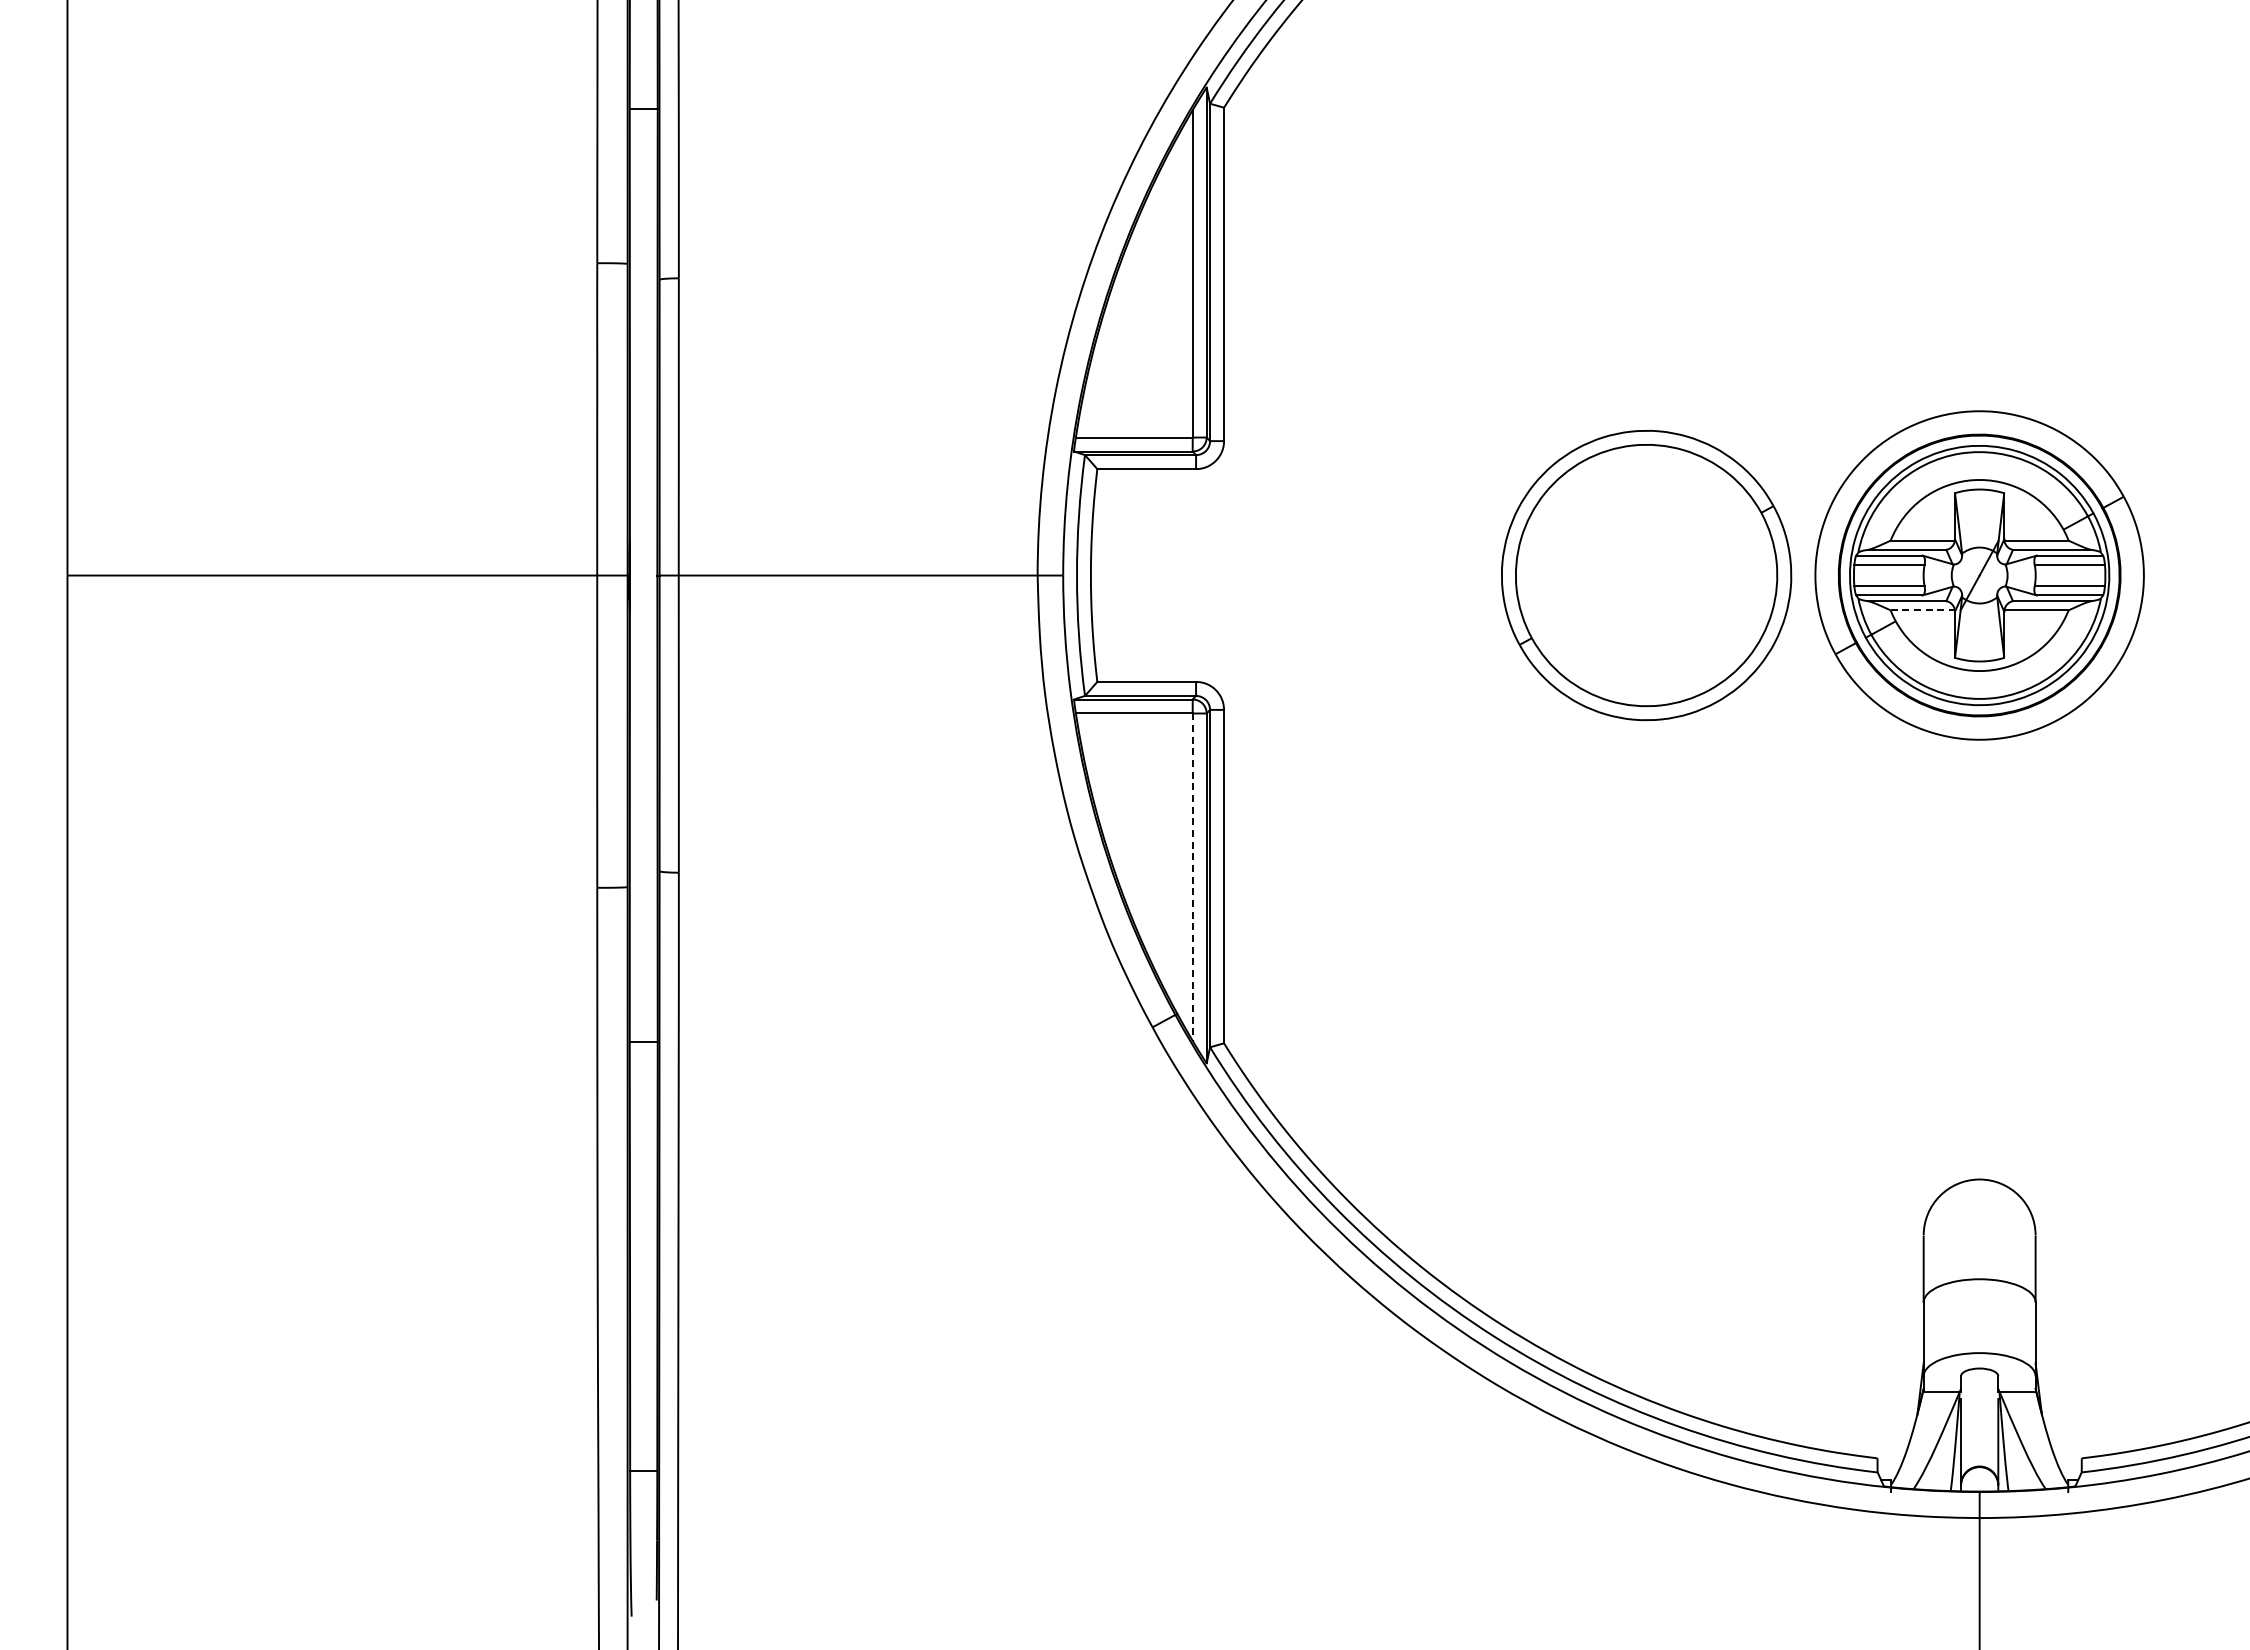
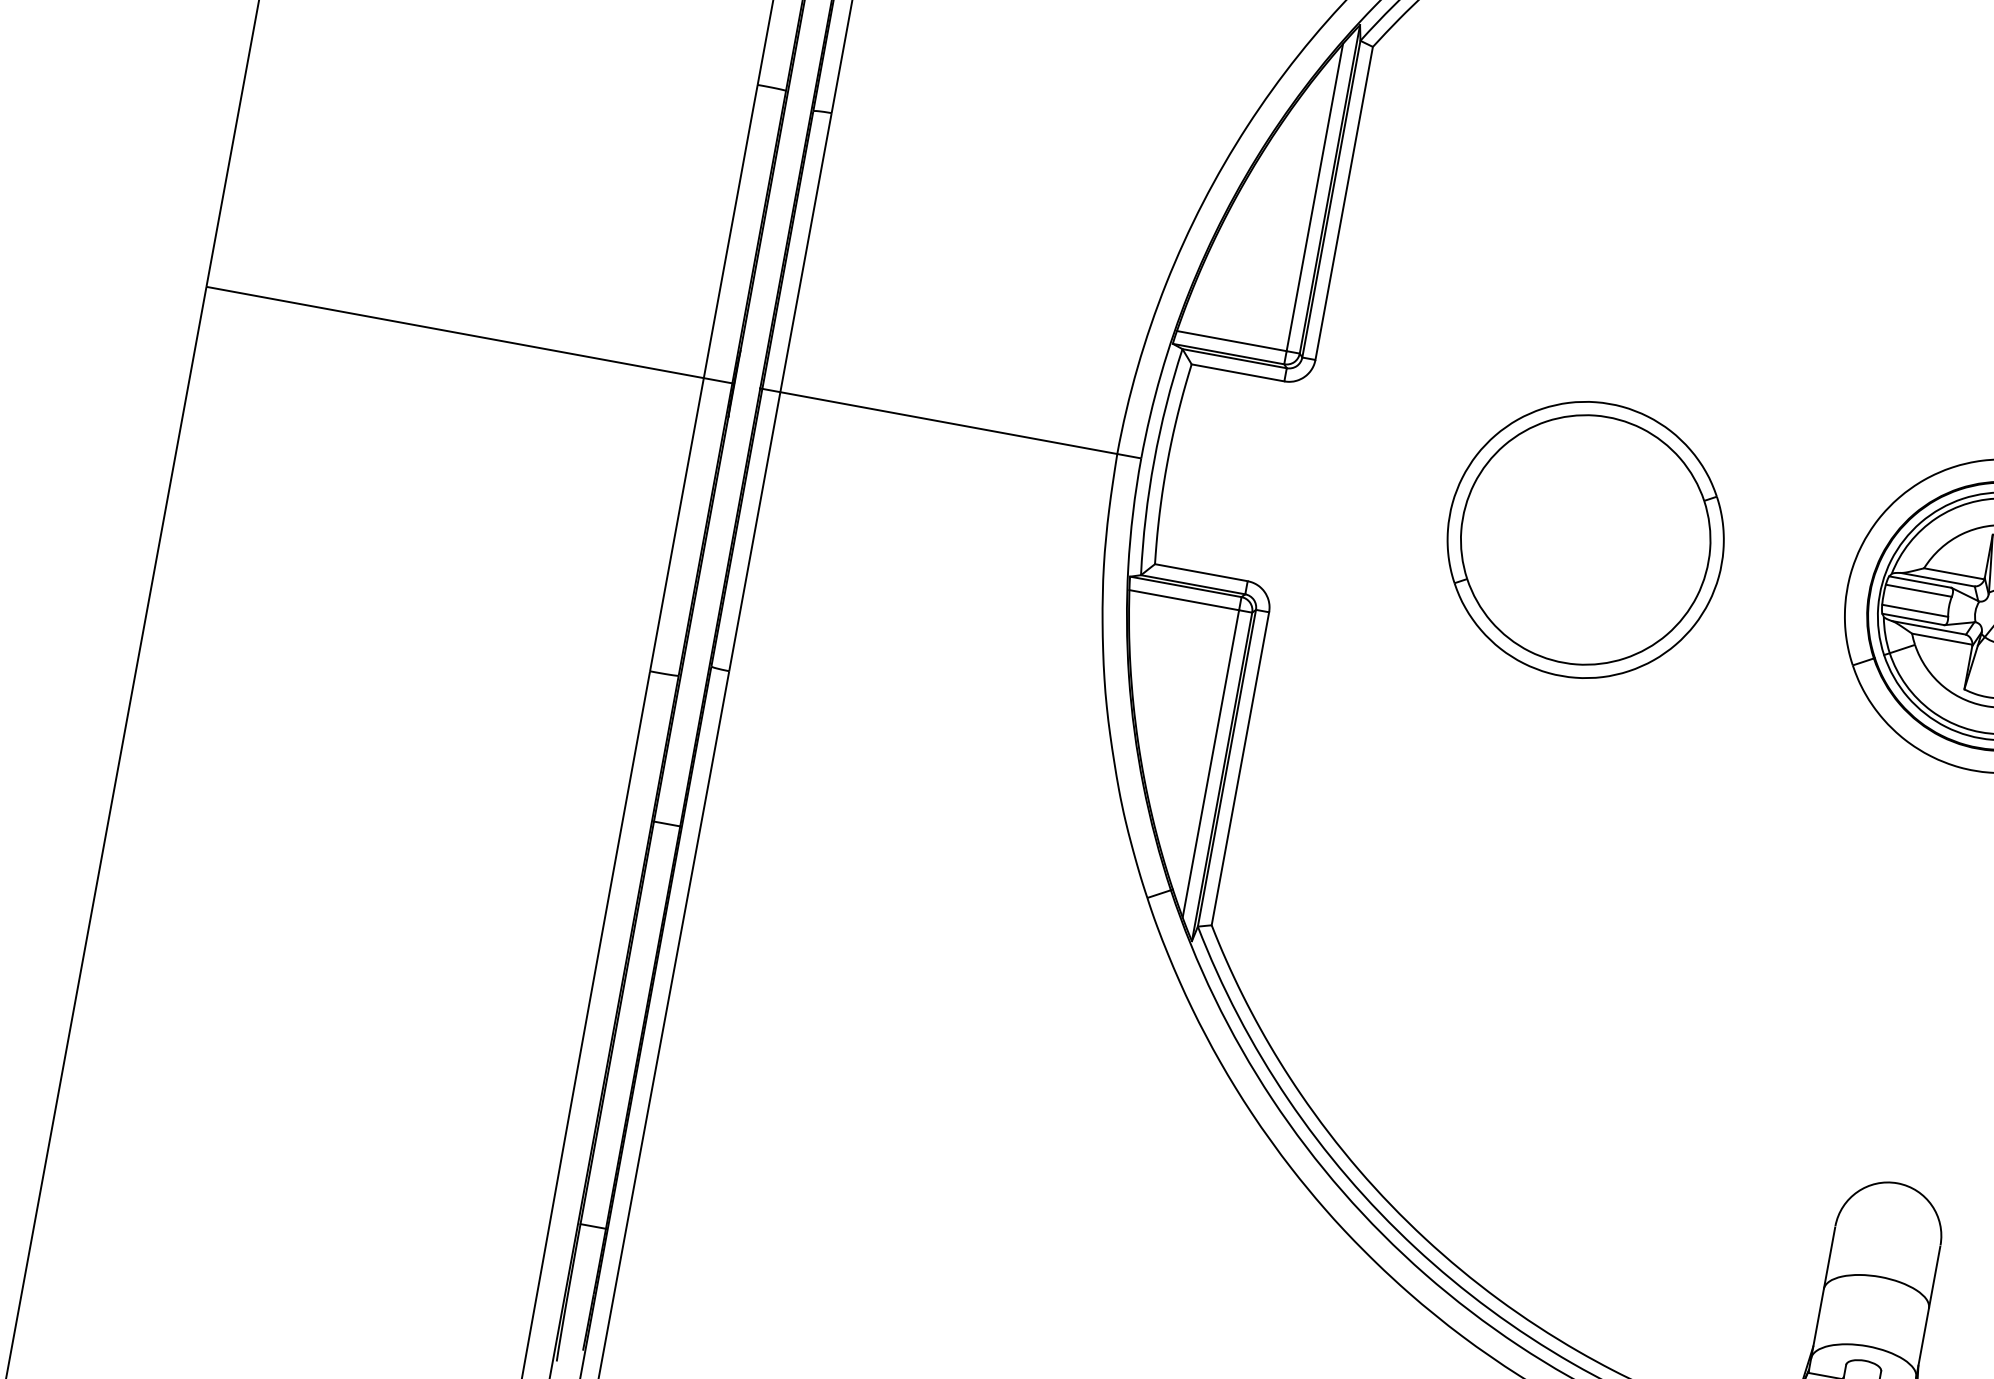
part: (1646, 575) -> (1585, 539), moved
line: (1923, 610) -> (1942, 639), dashed -> solid
line: (1192, 877) -> (1210, 764), dashed -> solid

